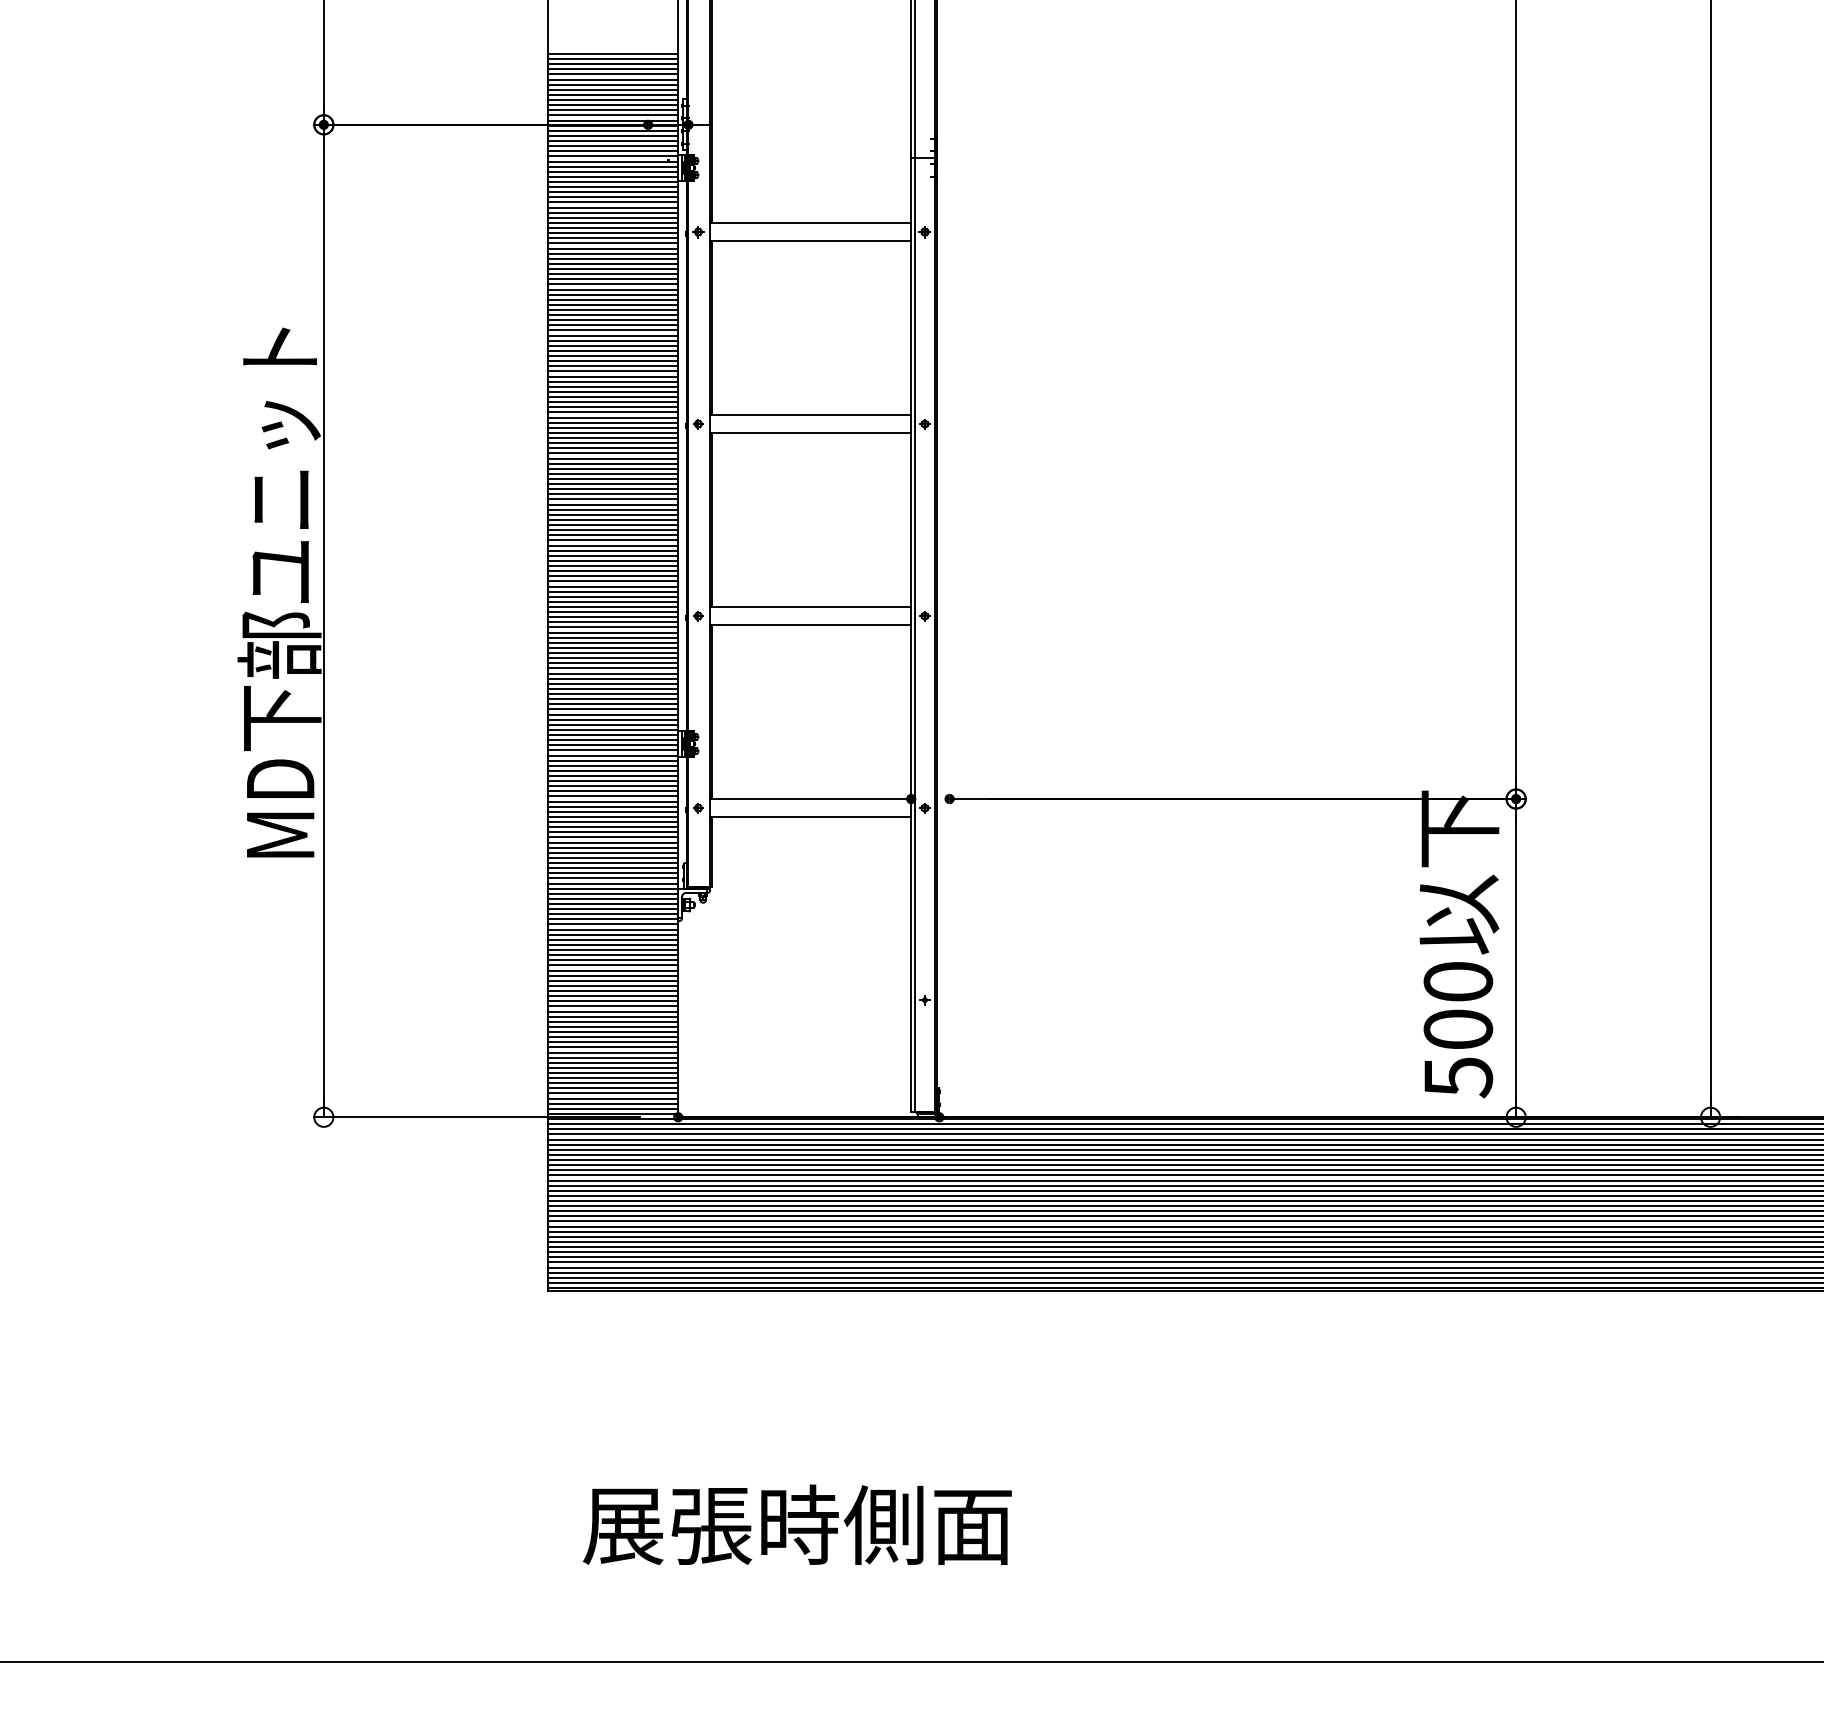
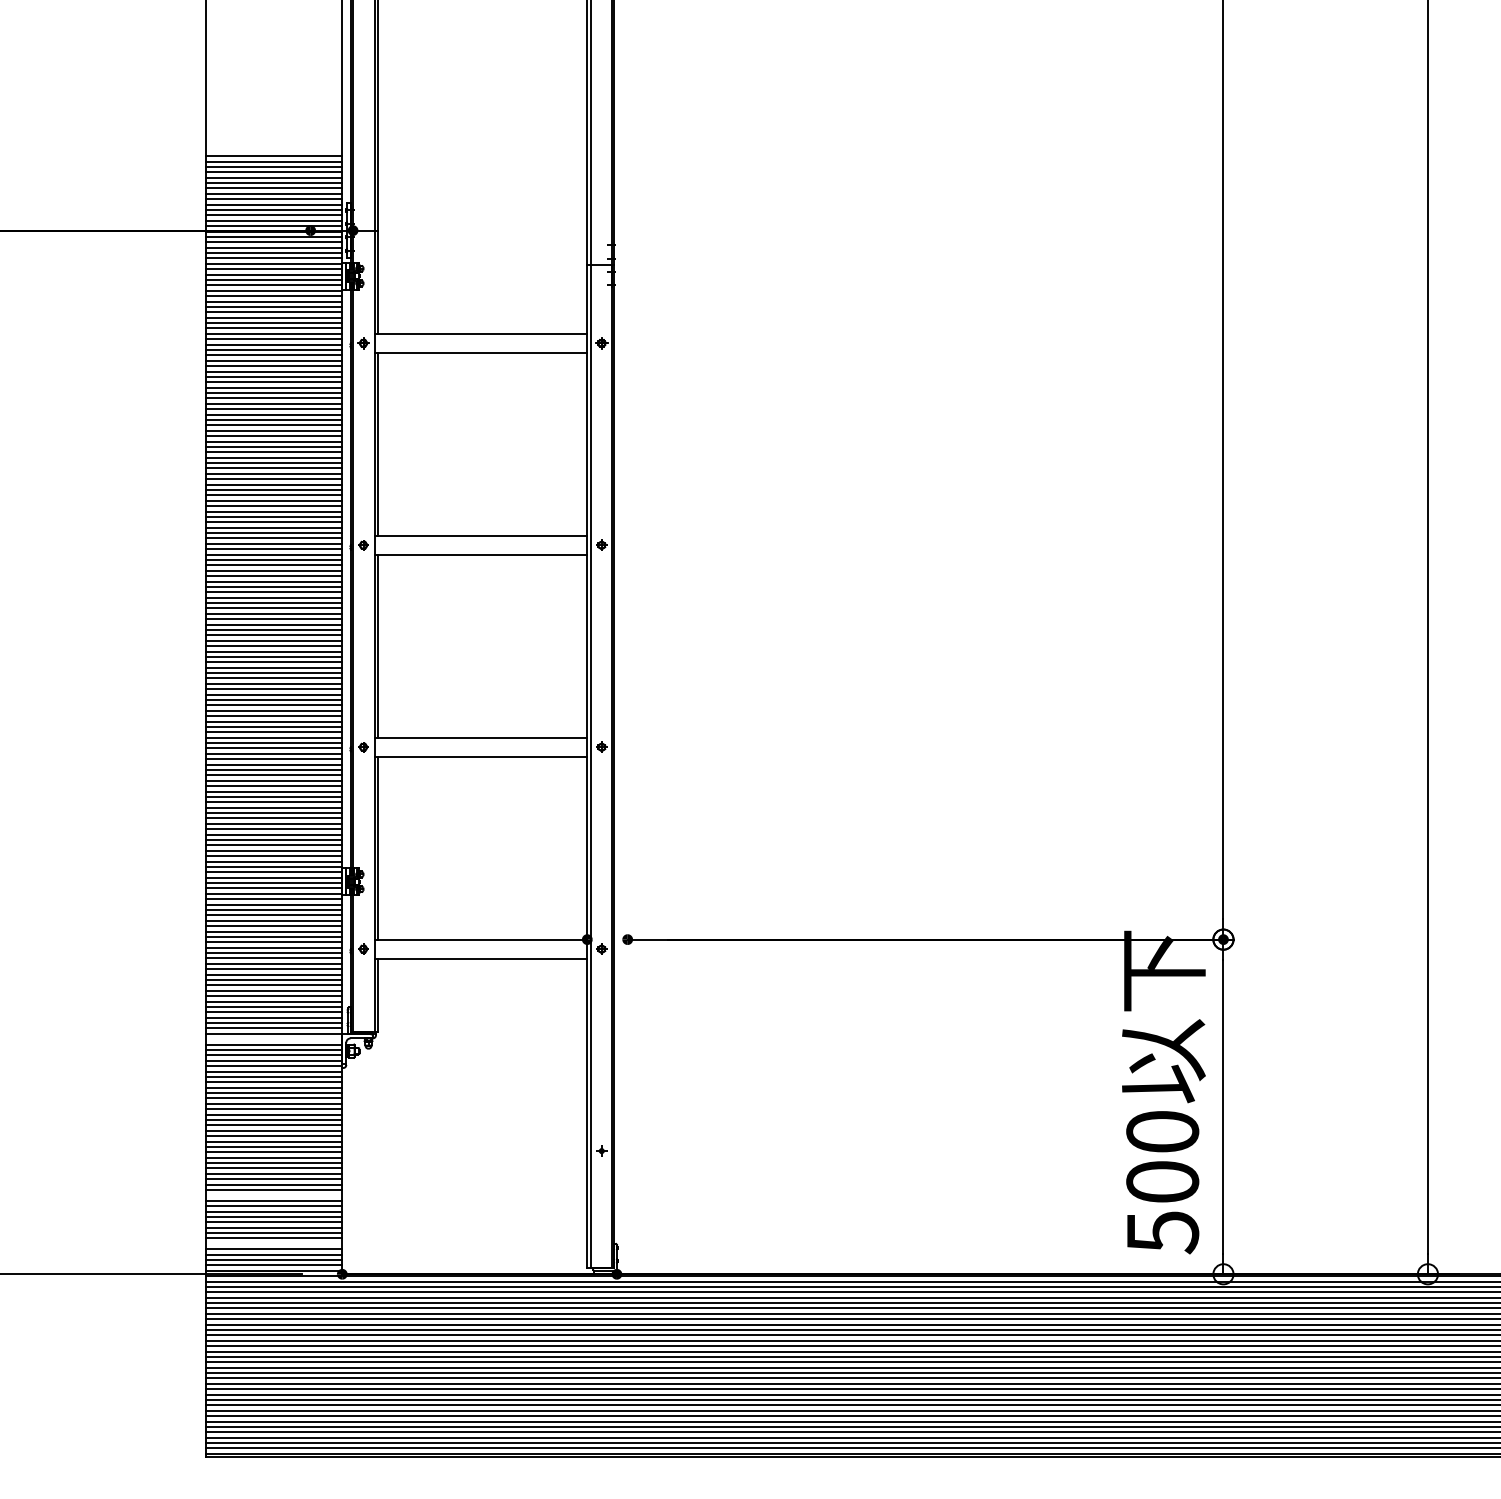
line: (613, 893) -> (274, 1038), removed
line: (613, 1042) -> (274, 1195), removed
line: (613, 1088) -> (274, 1244), removed

